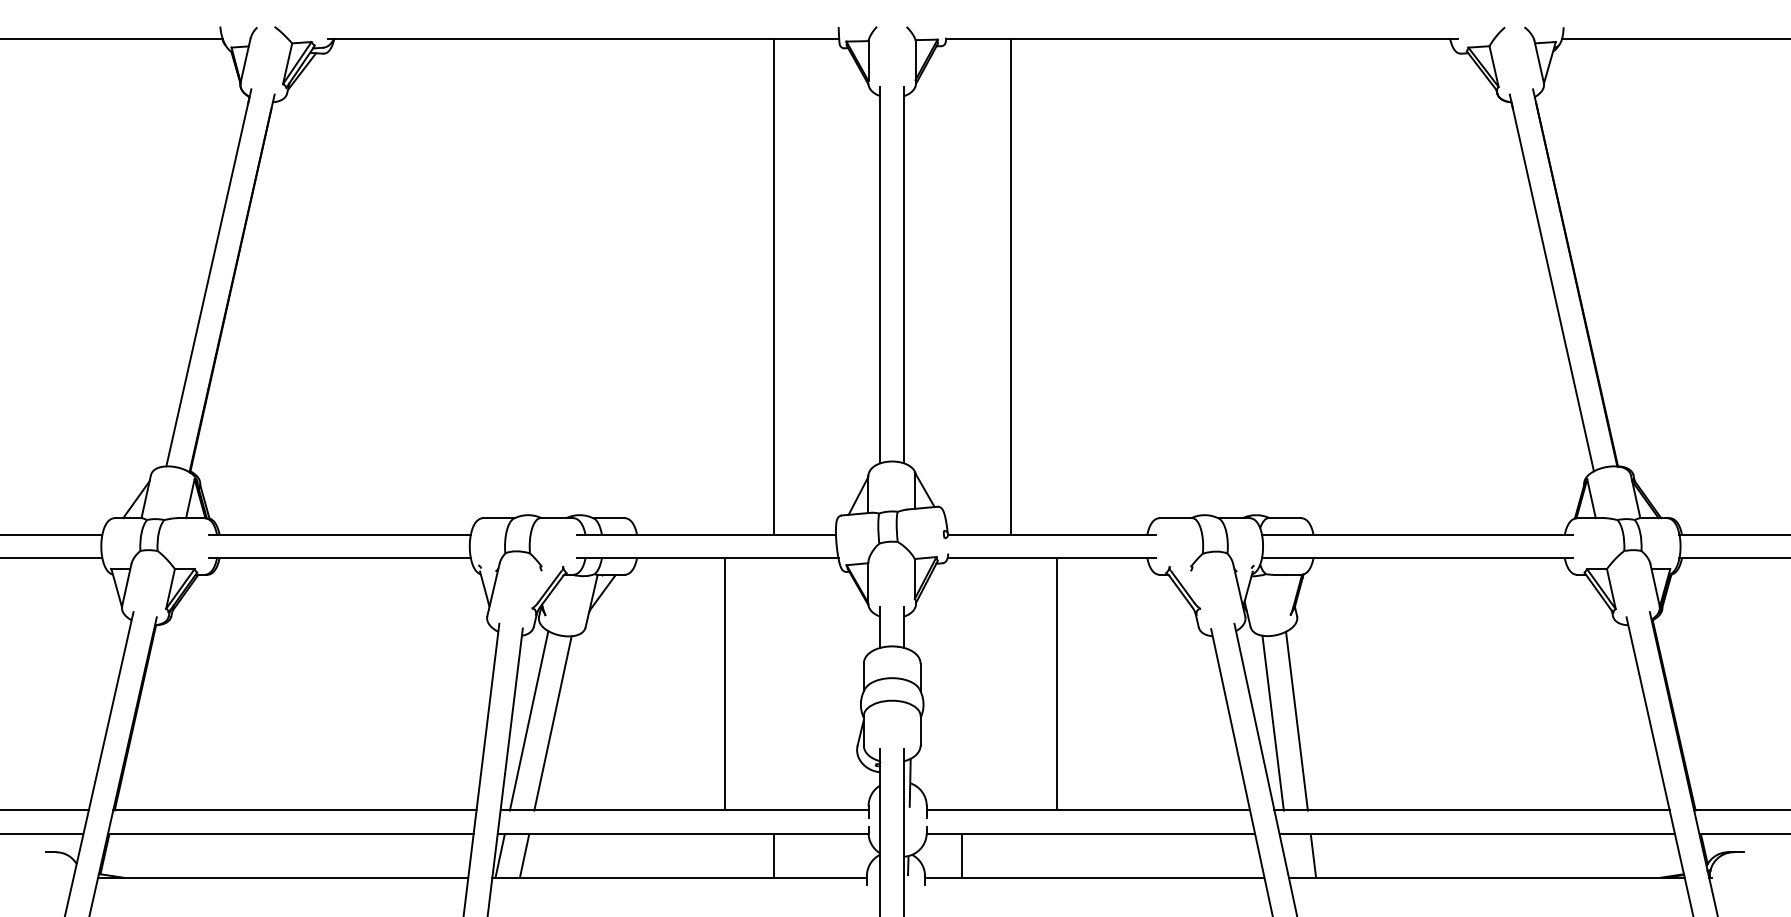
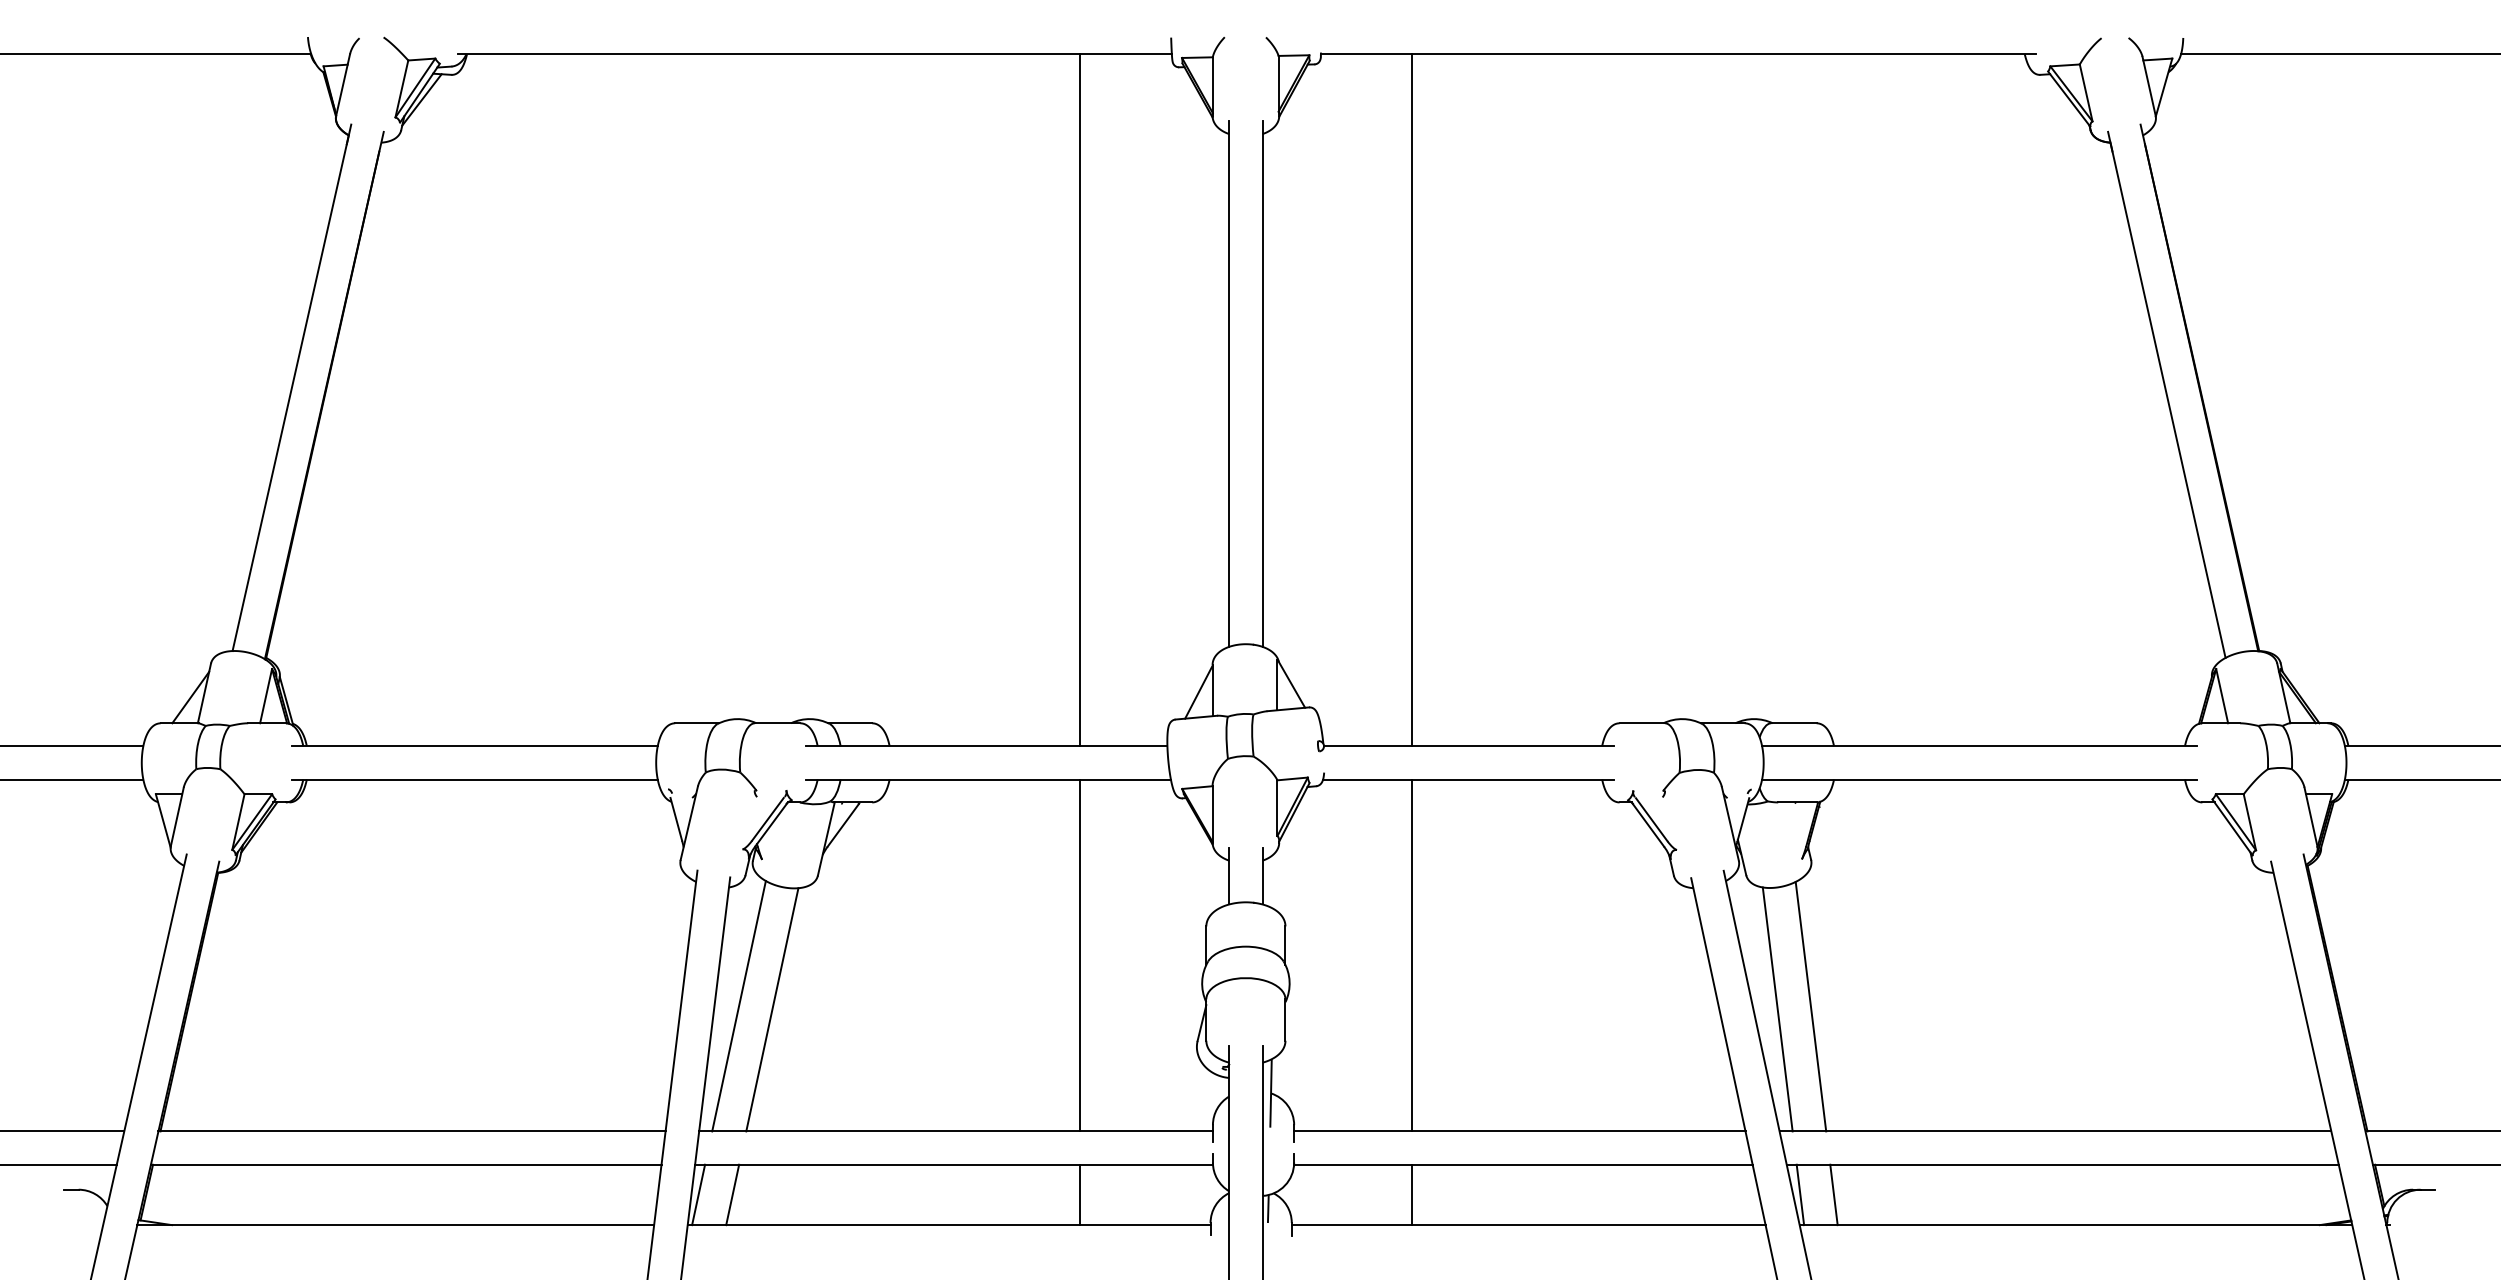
line: (725, 684) -> (1080, 955), moved
line: (1057, 684) -> (1411, 955), moved
line: (962, 855) -> (1411, 1194), moved
line: (1289, 855) -> (1800, 1194), added

